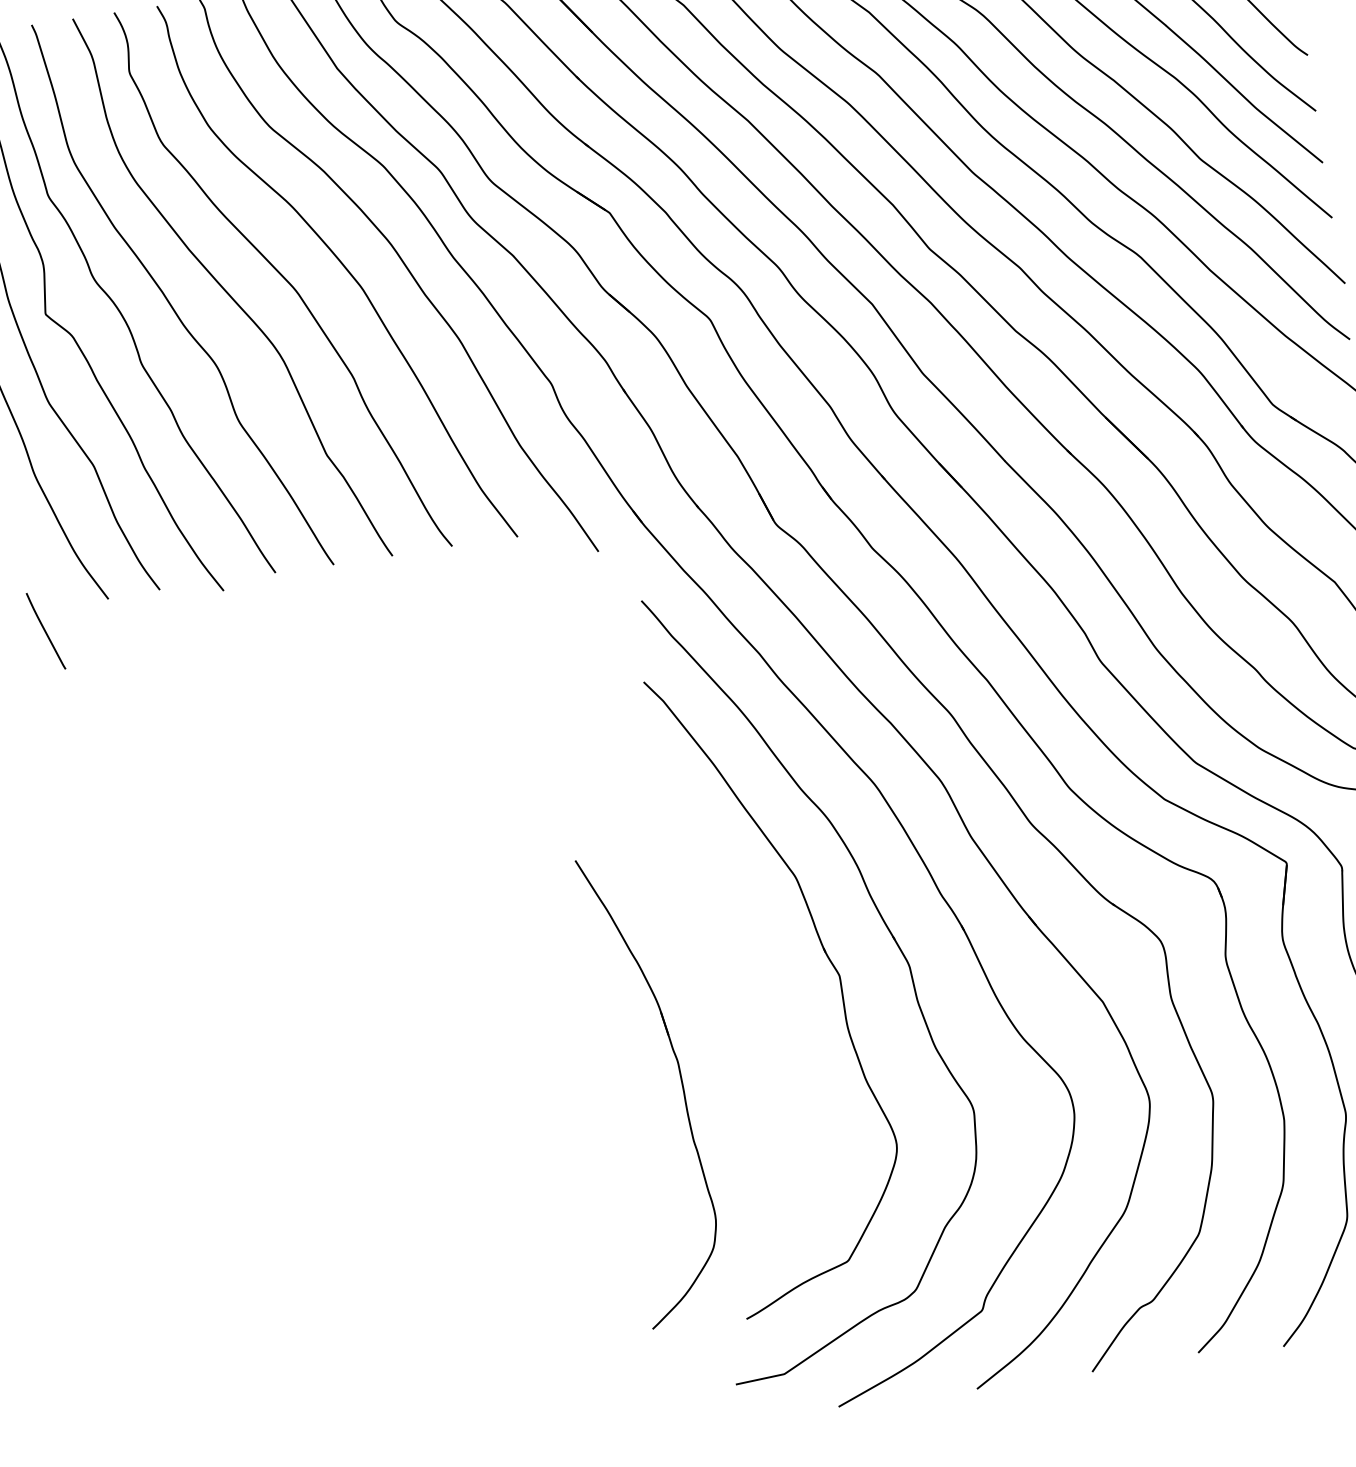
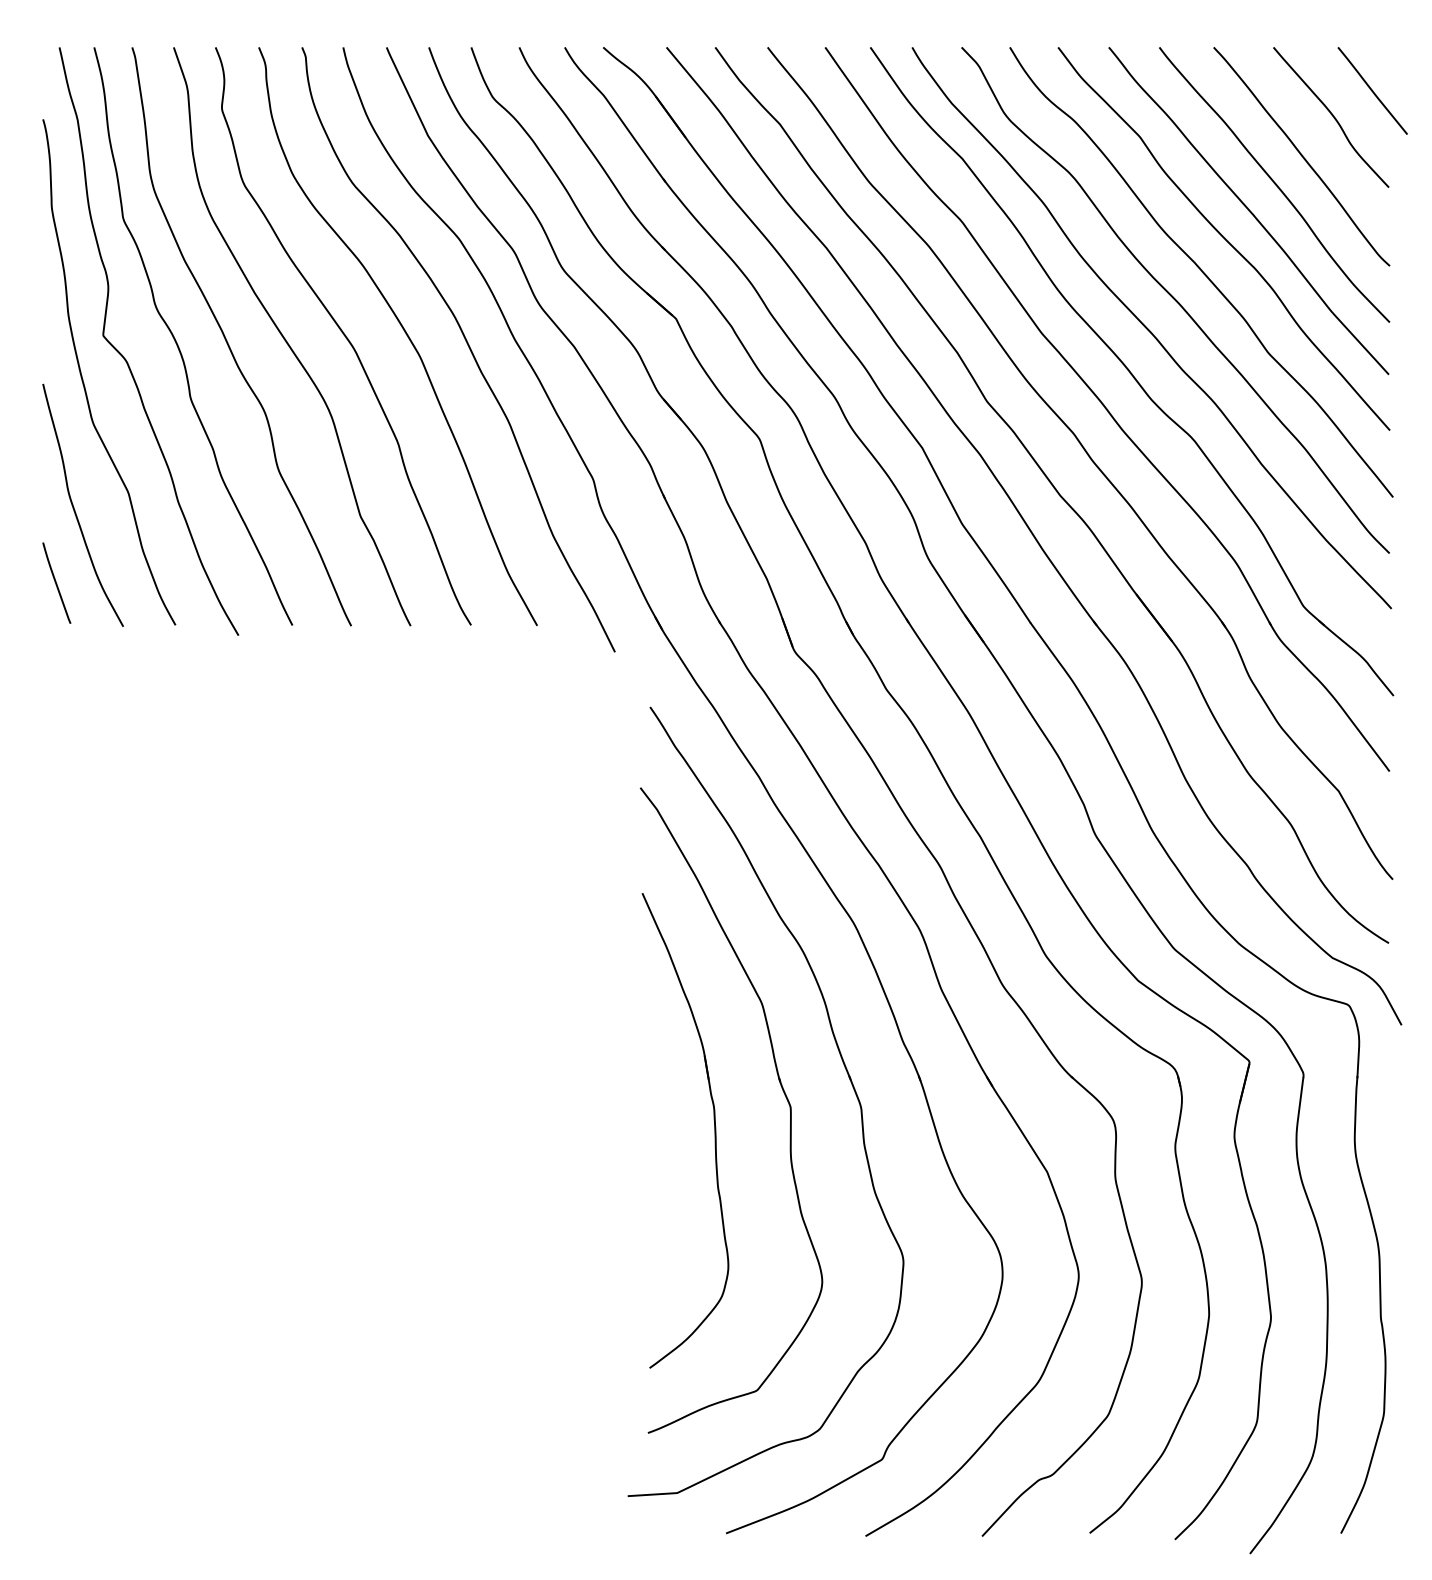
line: (45, 630) -> (56, 582), moved
part: (681, 1084) -> (714, 1130), moved

